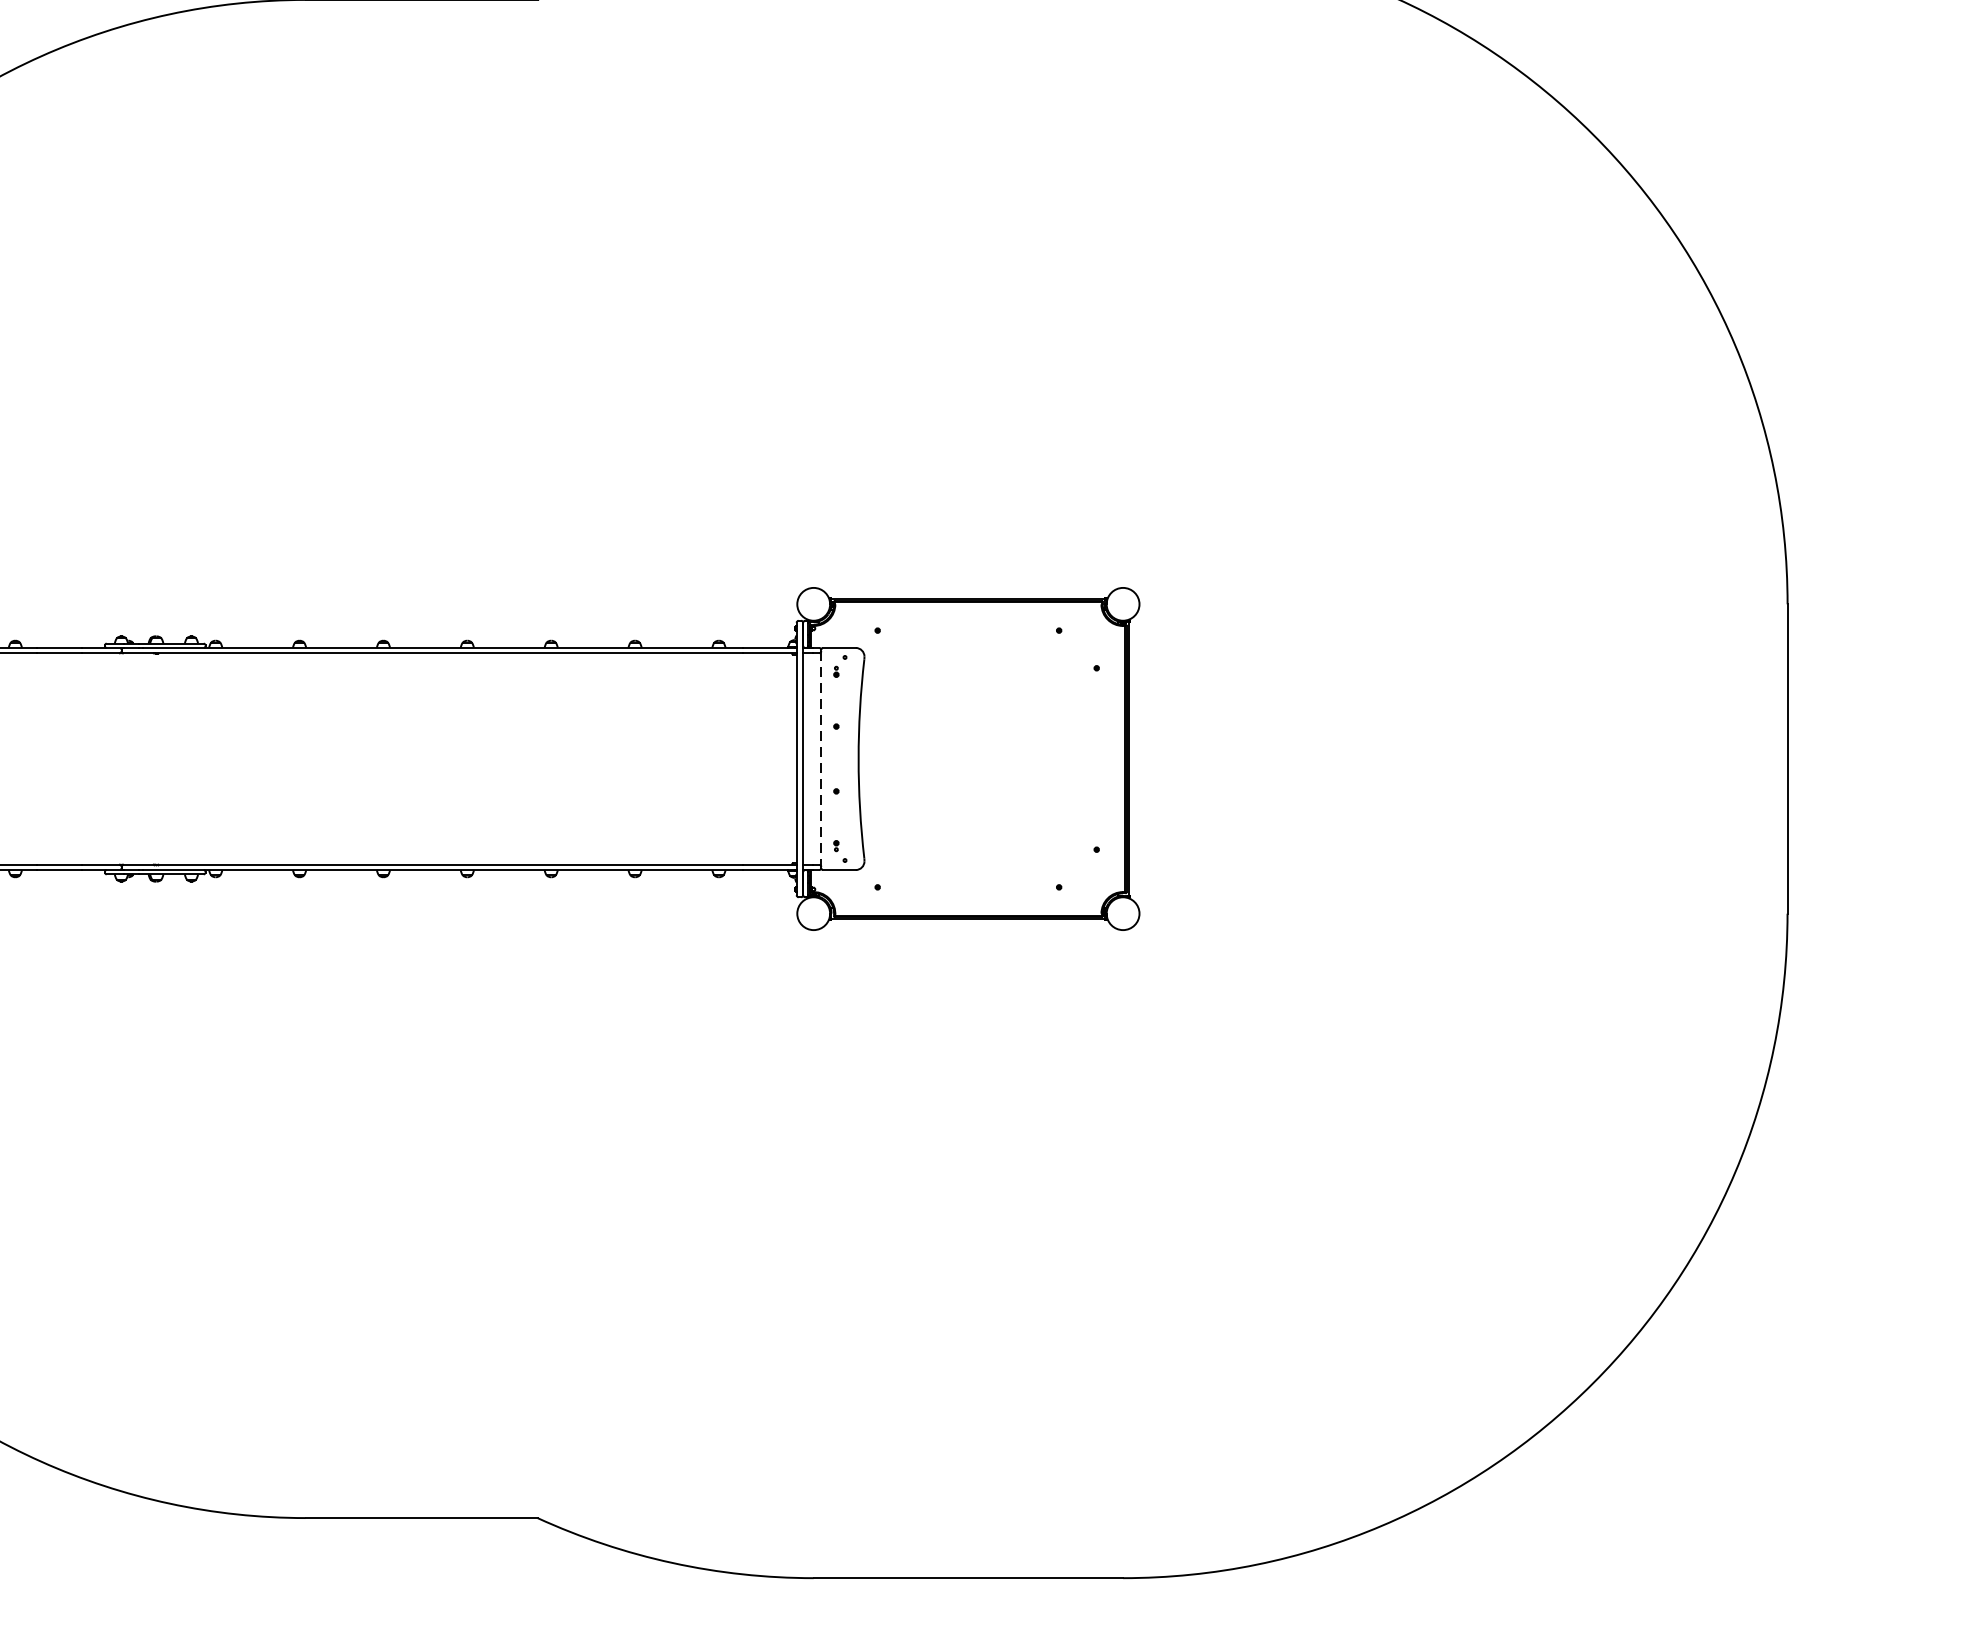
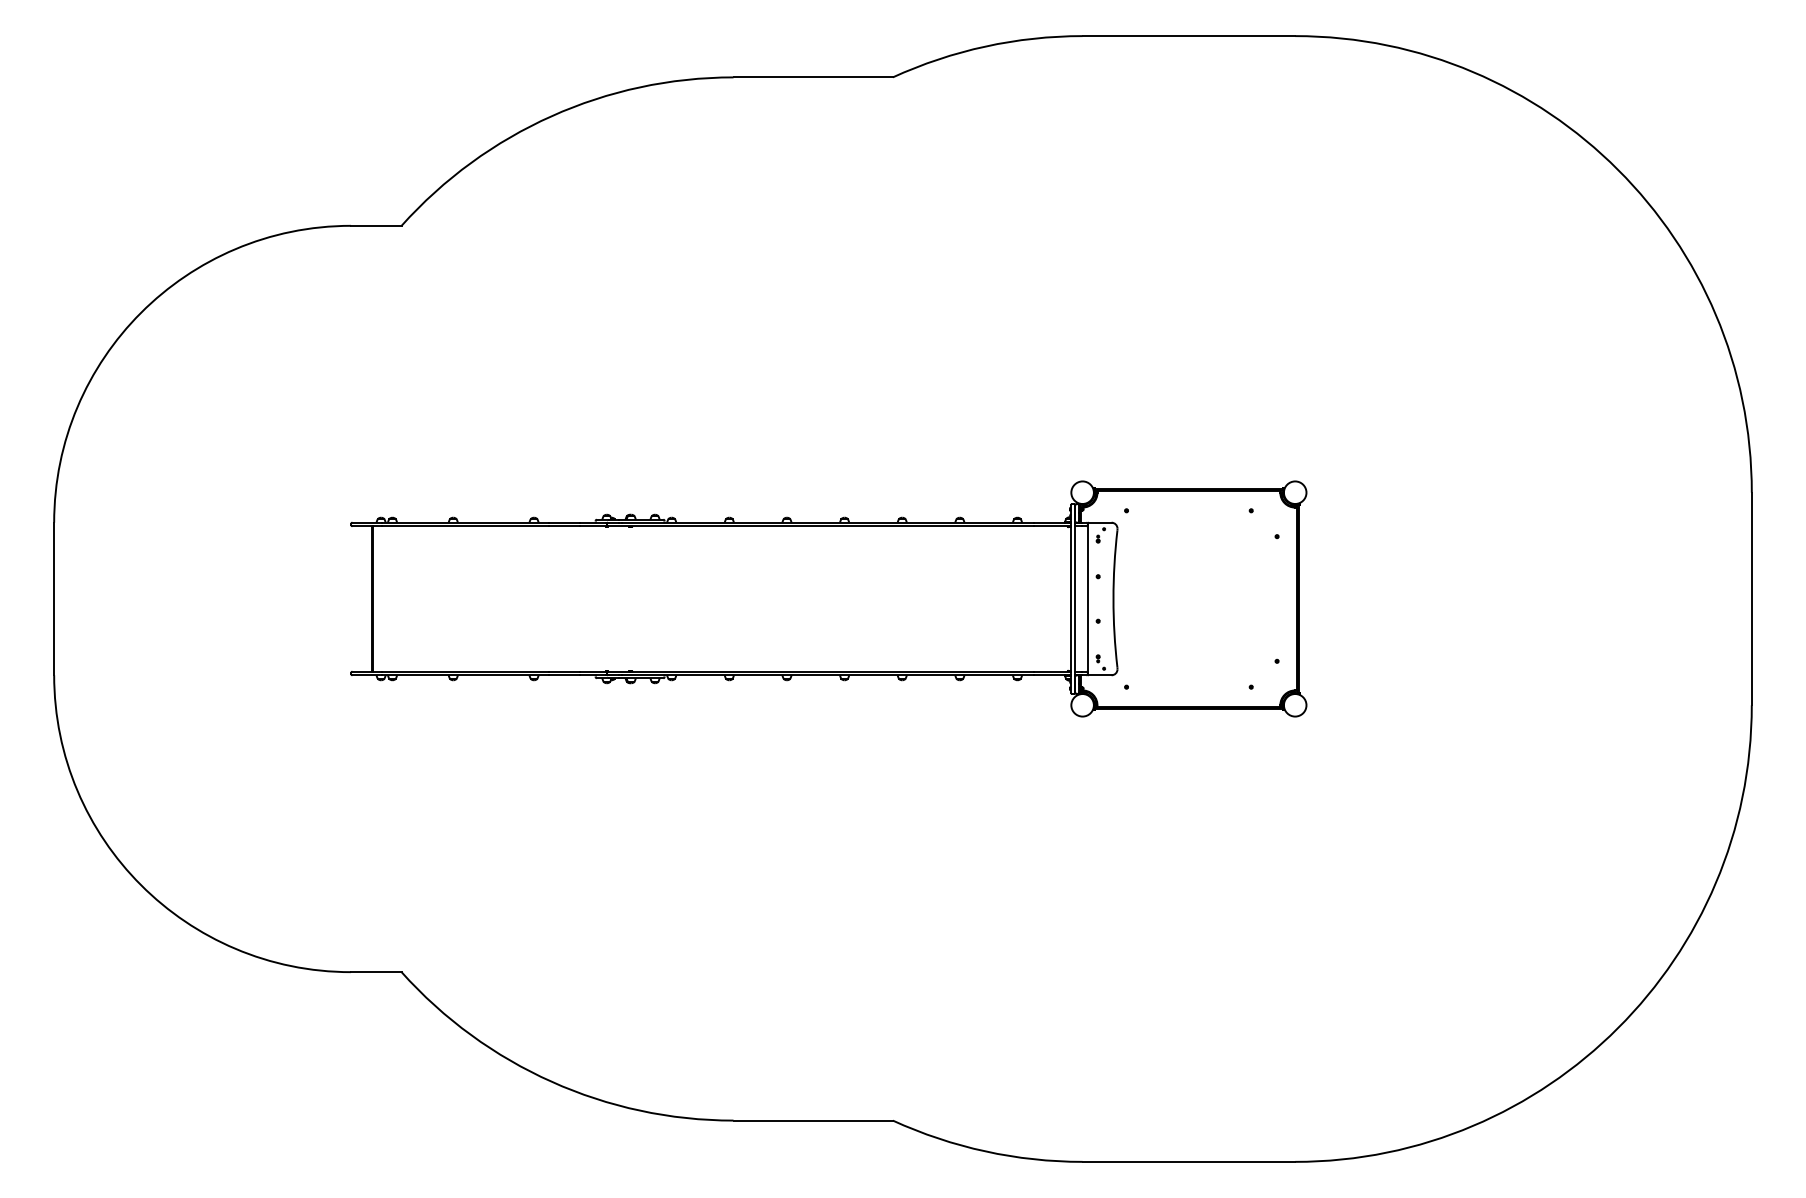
line: (820, 759) -> (1087, 599), dashed -> solid

